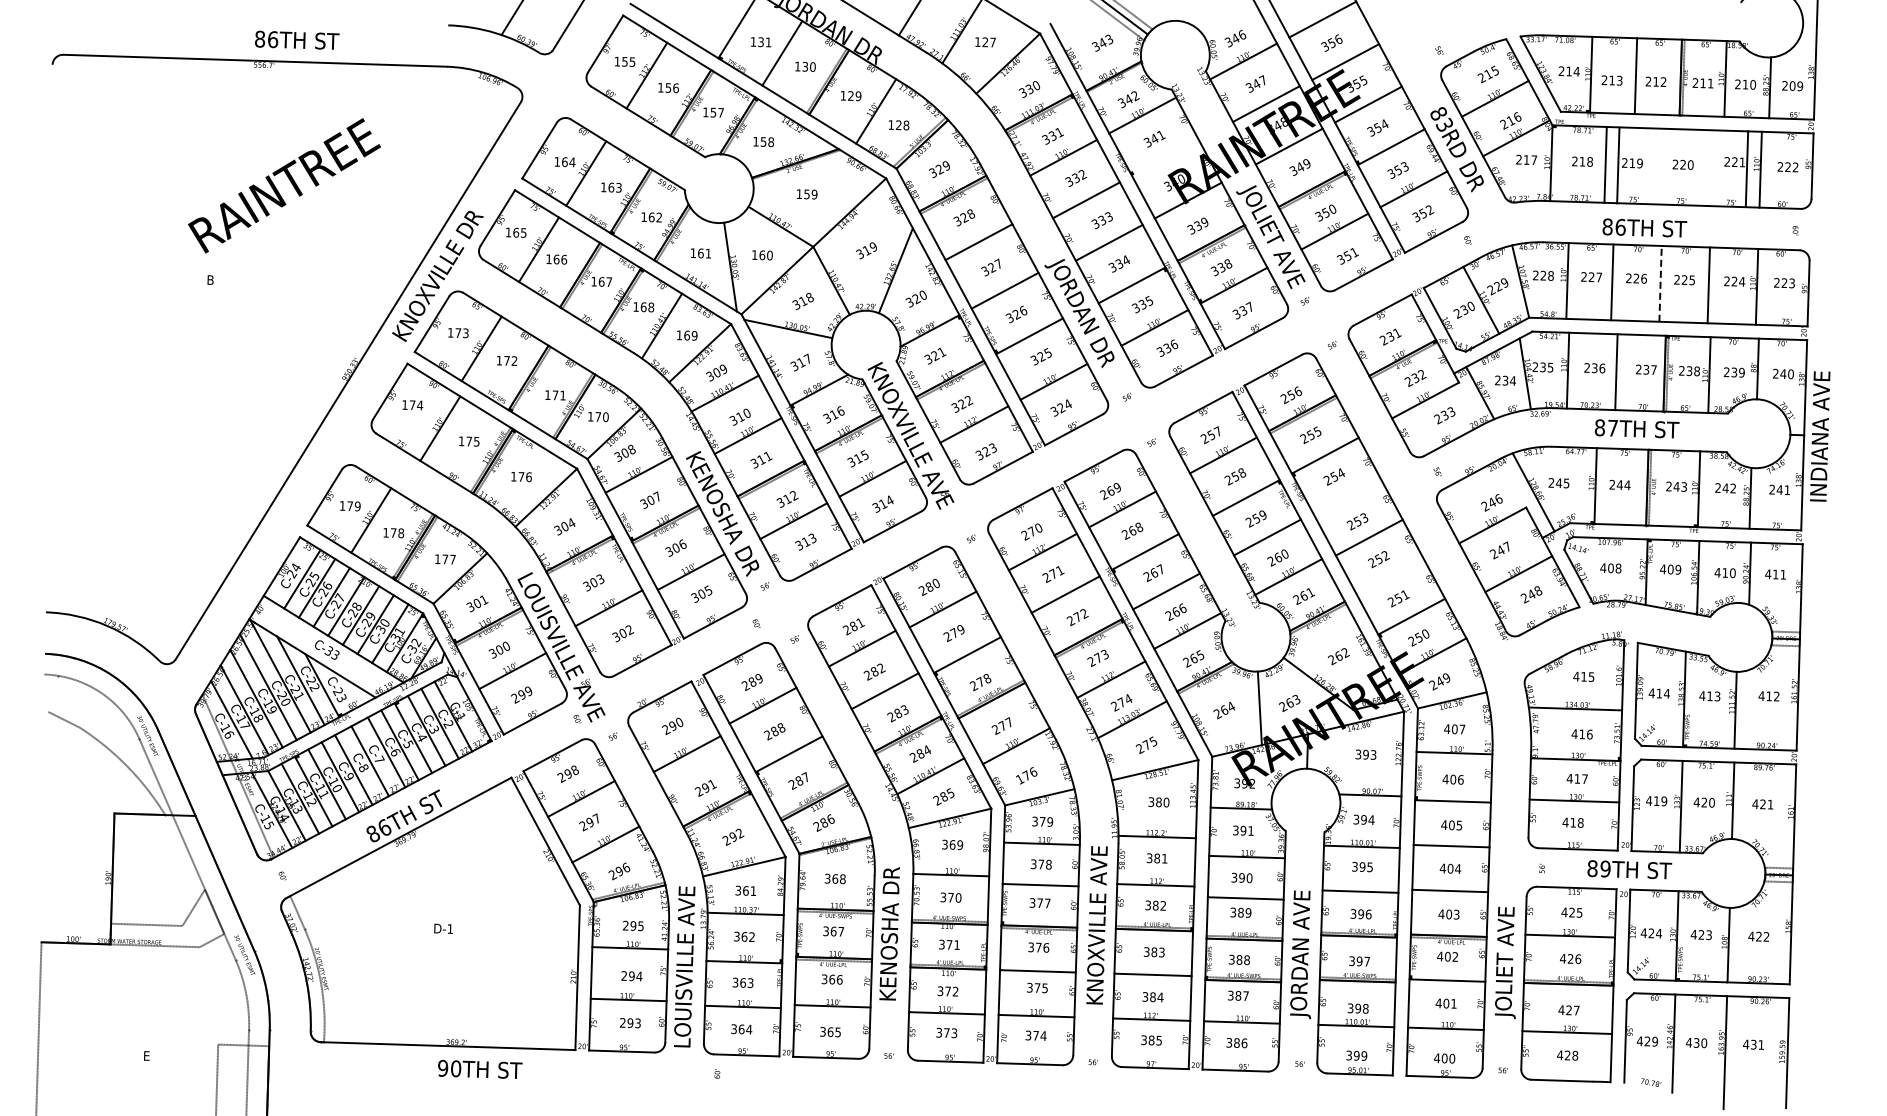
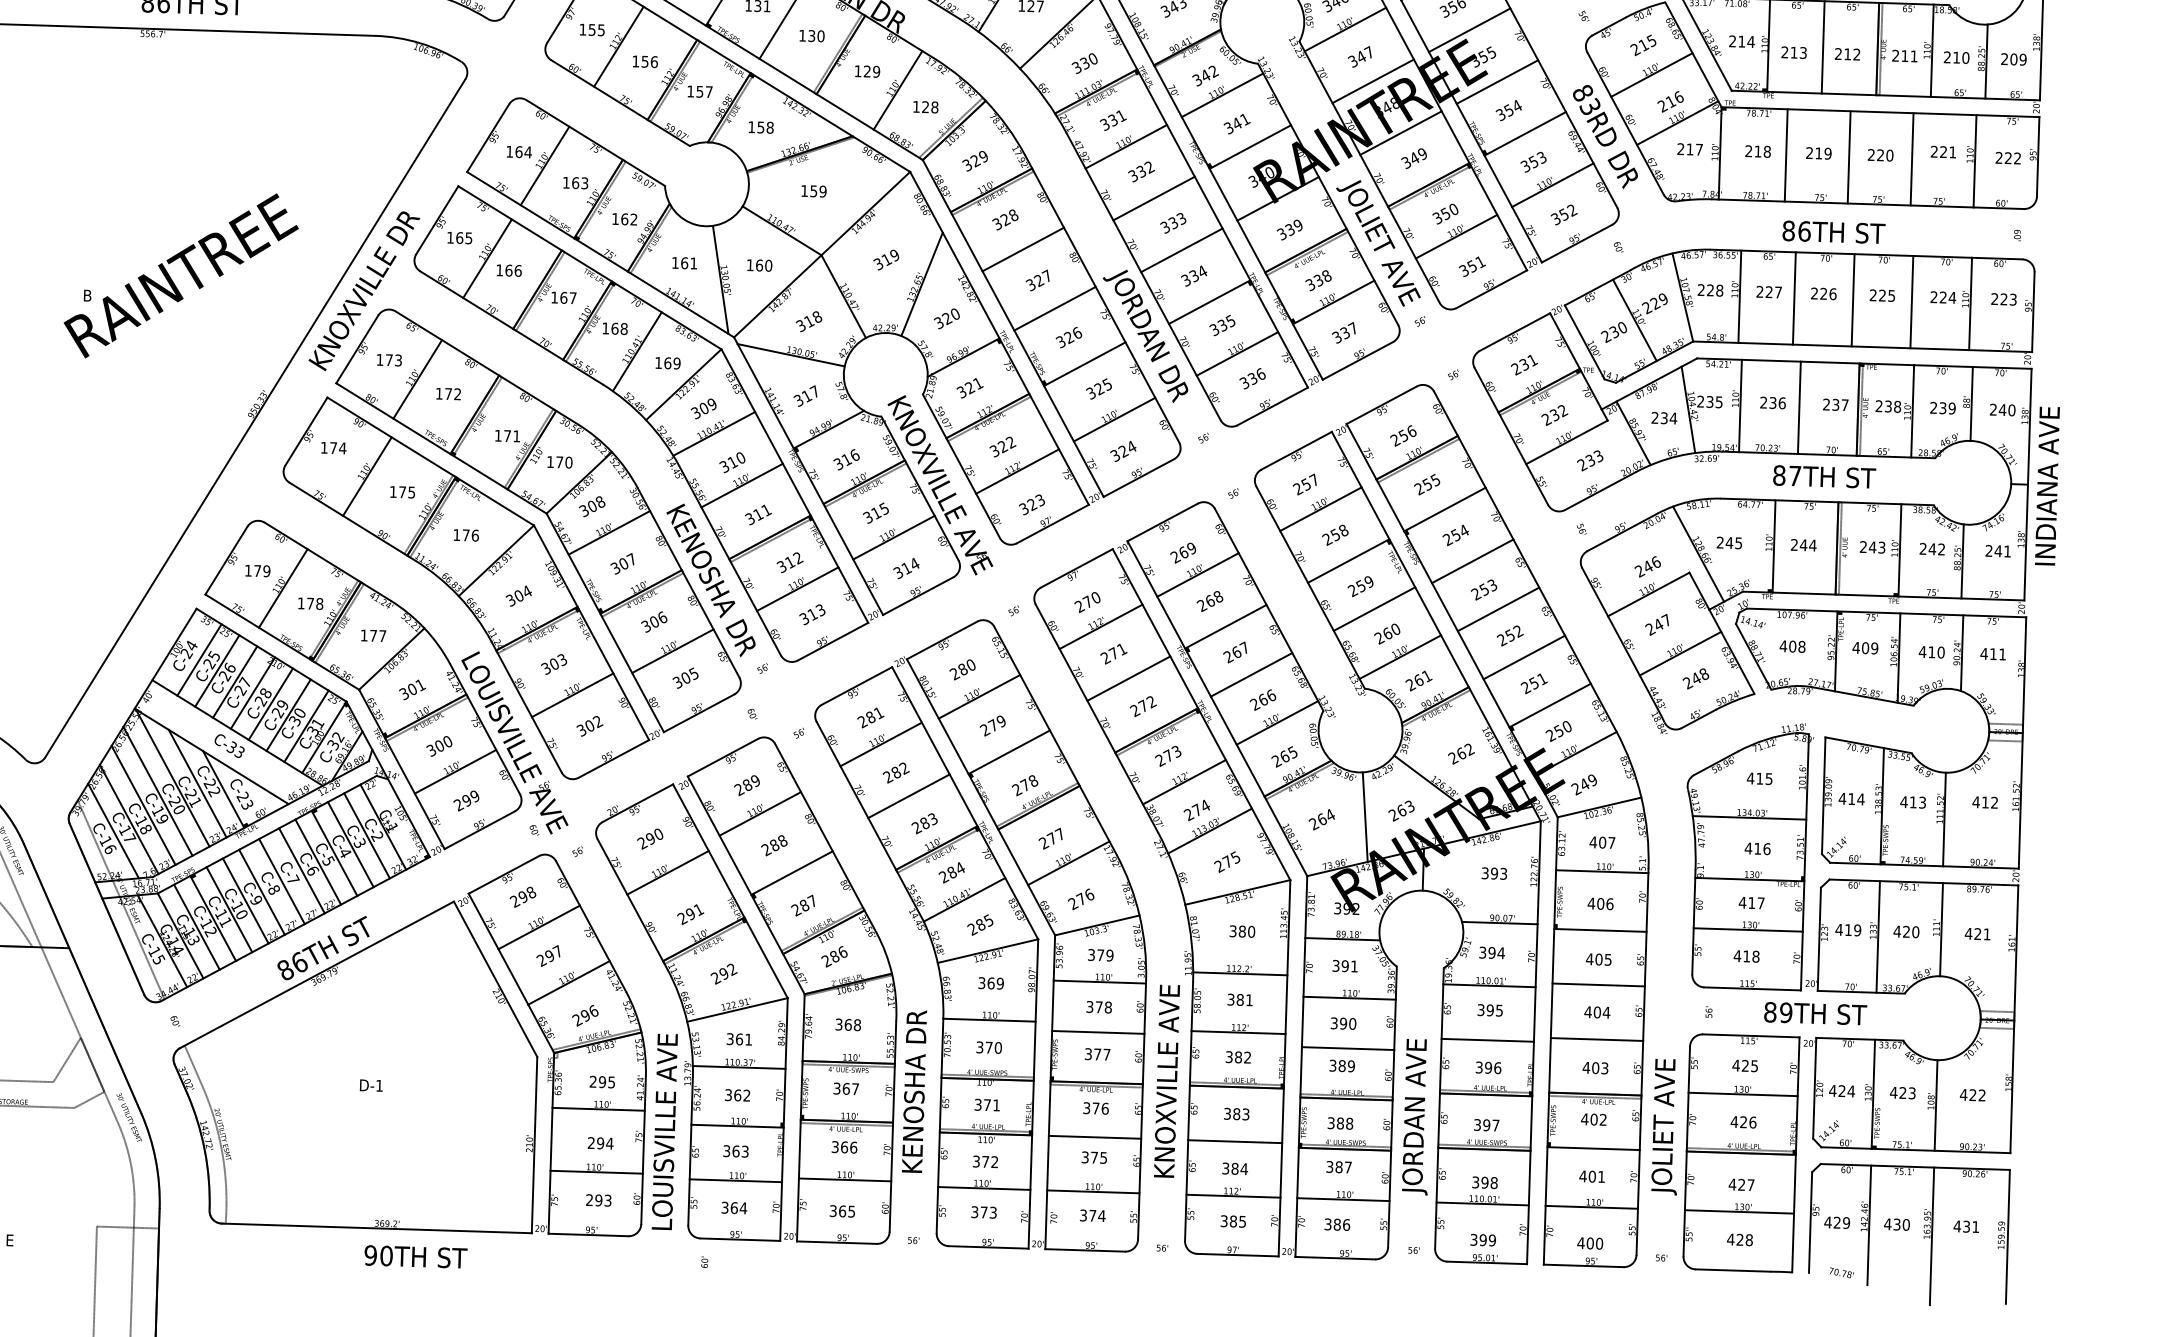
line: (1165, 157) -> (1250, 146), added
line: (1618, 165) -> (1849, 157), moved
line: (1746, 169) -> (1911, 159), moved
text: (284, 185) -> (181, 275), moved
line: (1660, 283) -> (1853, 299), dashed -> solid
line: (1347, 498) -> (1471, 561), added
line: (1390, 577) -> (1524, 657), added
text: (1018, 779) -> (1071, 903), 176 -> 276

